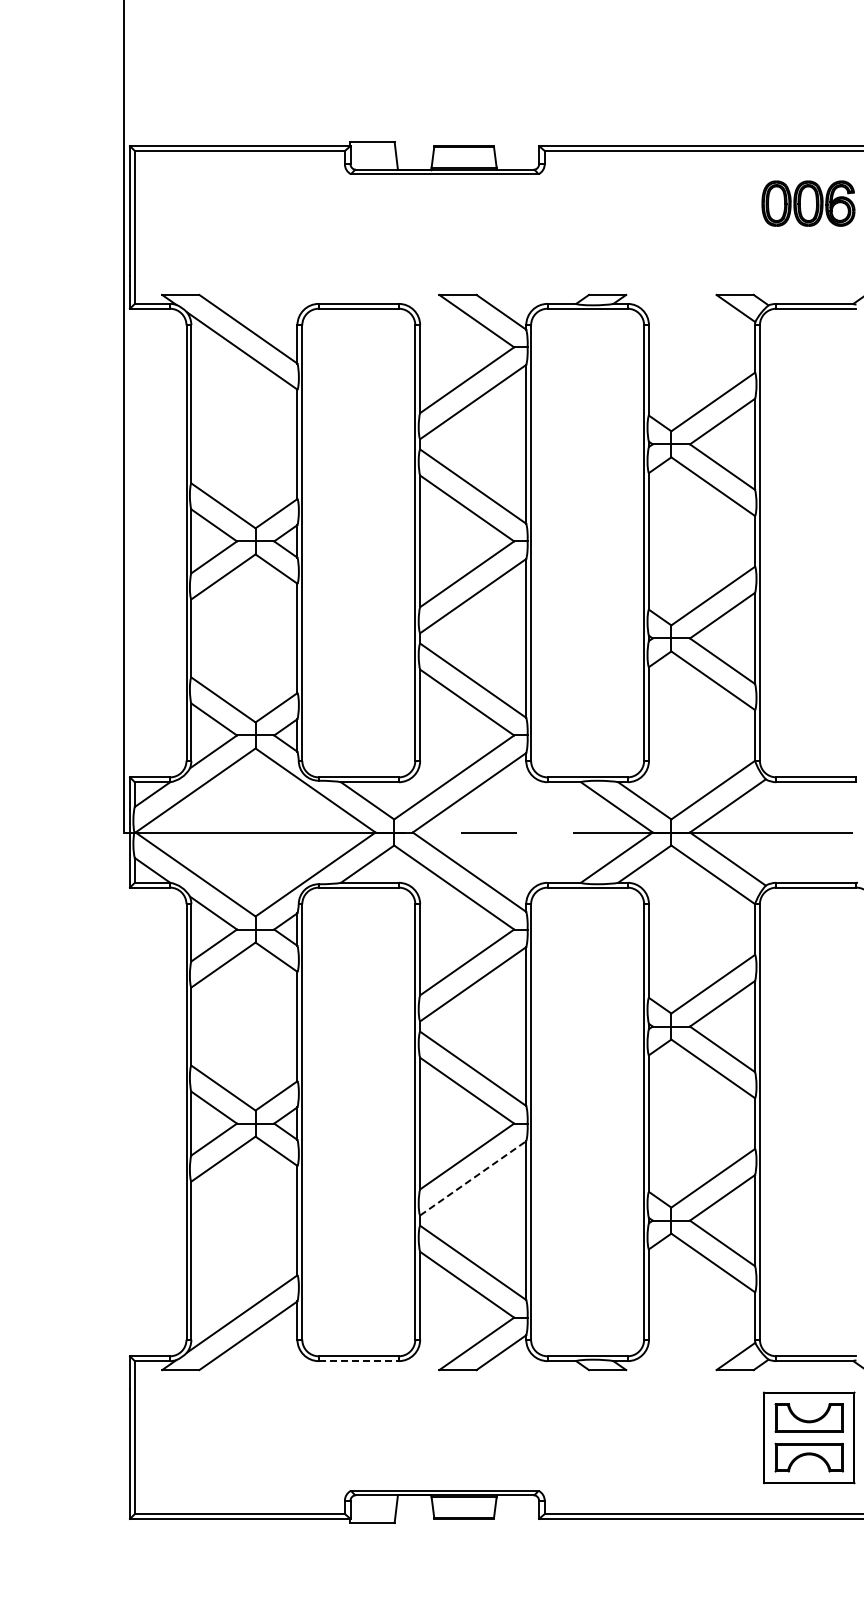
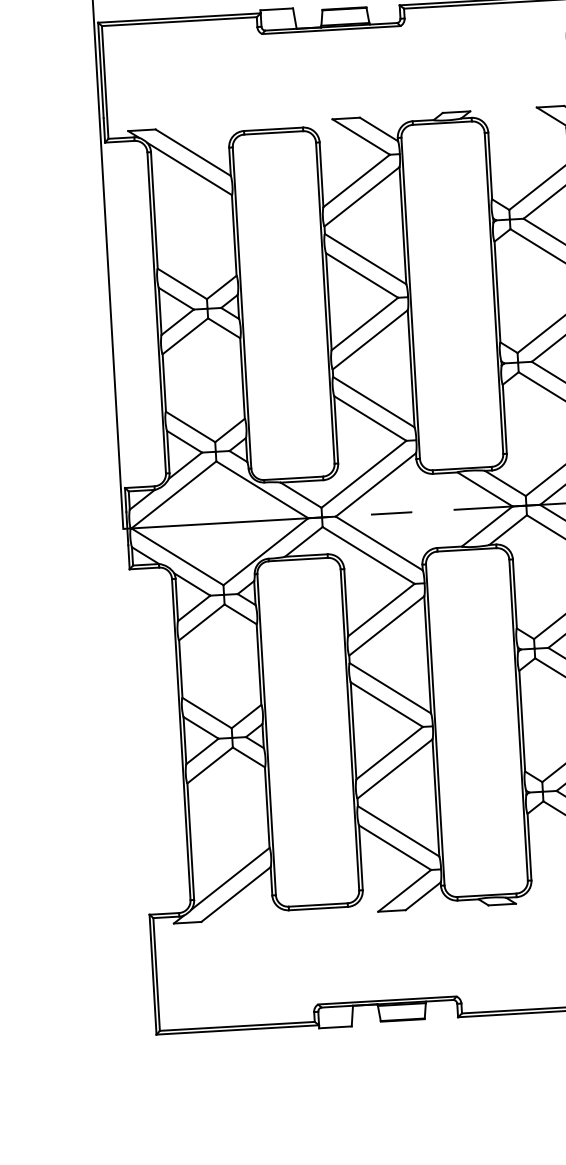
line: (473, 1178) -> (395, 769), dashed -> solid
line: (358, 1361) -> (318, 908), dashed -> solid

